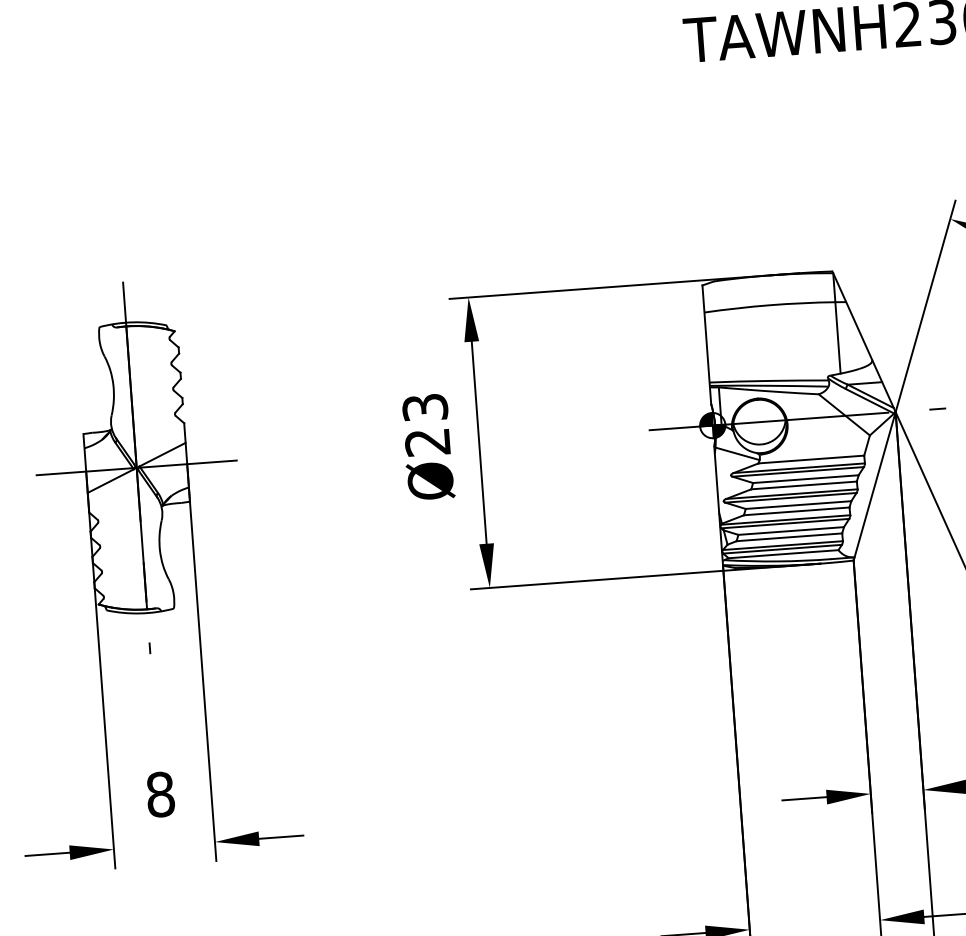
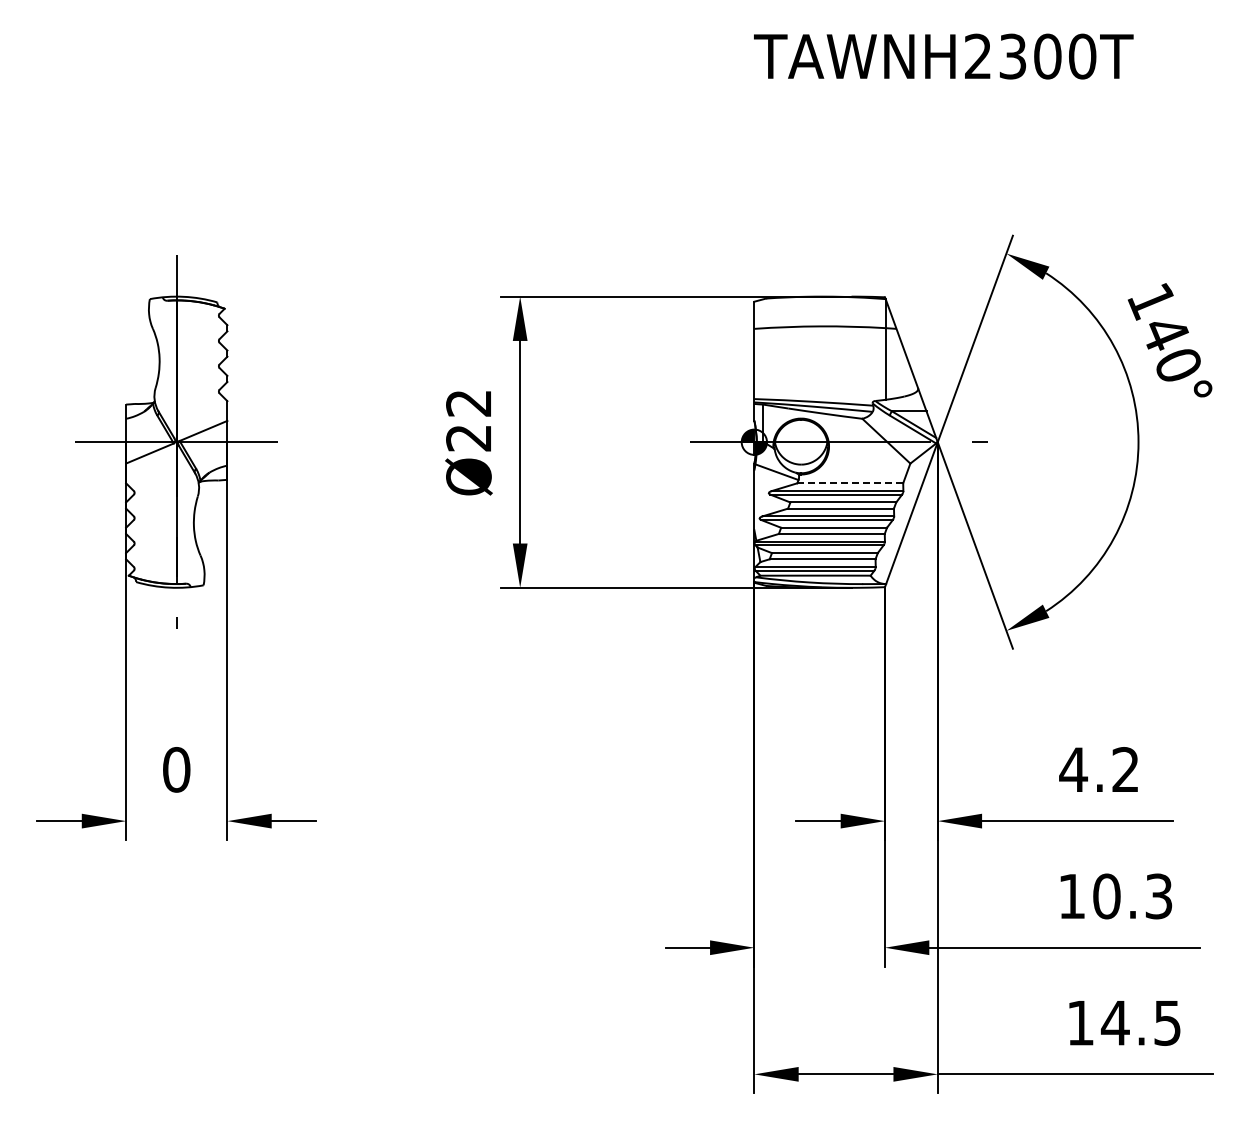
text: (424, 407) -> (468, 403), Ø23 -> Ø22
line: (811, 459) -> (850, 483), solid -> dashed
text: (160, 794) -> (176, 769), 8 -> 0

